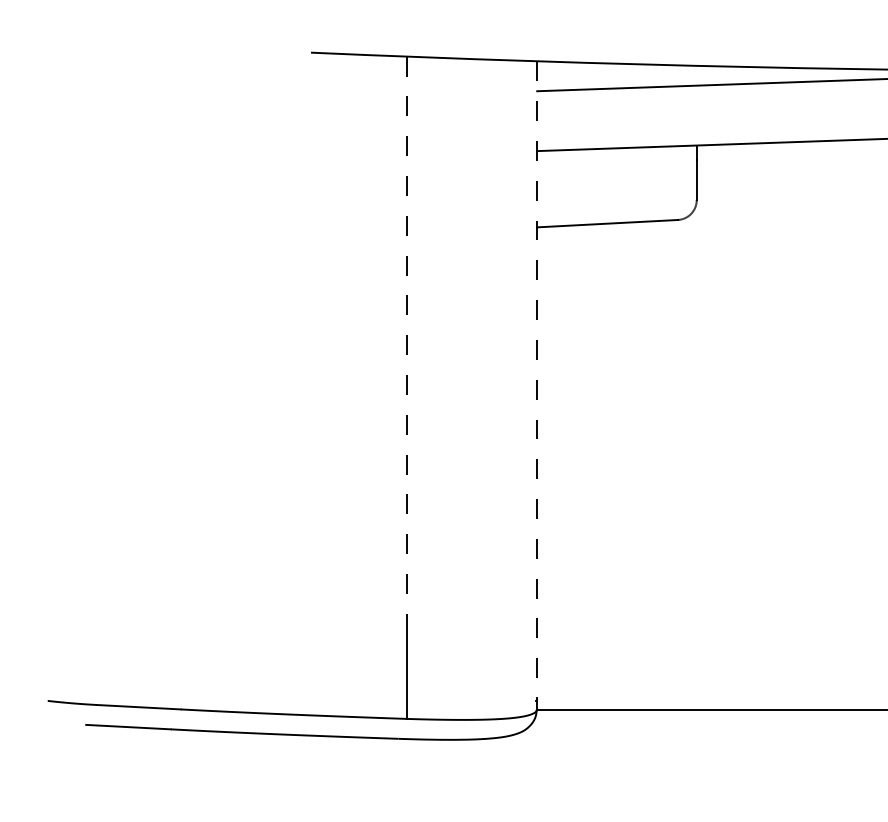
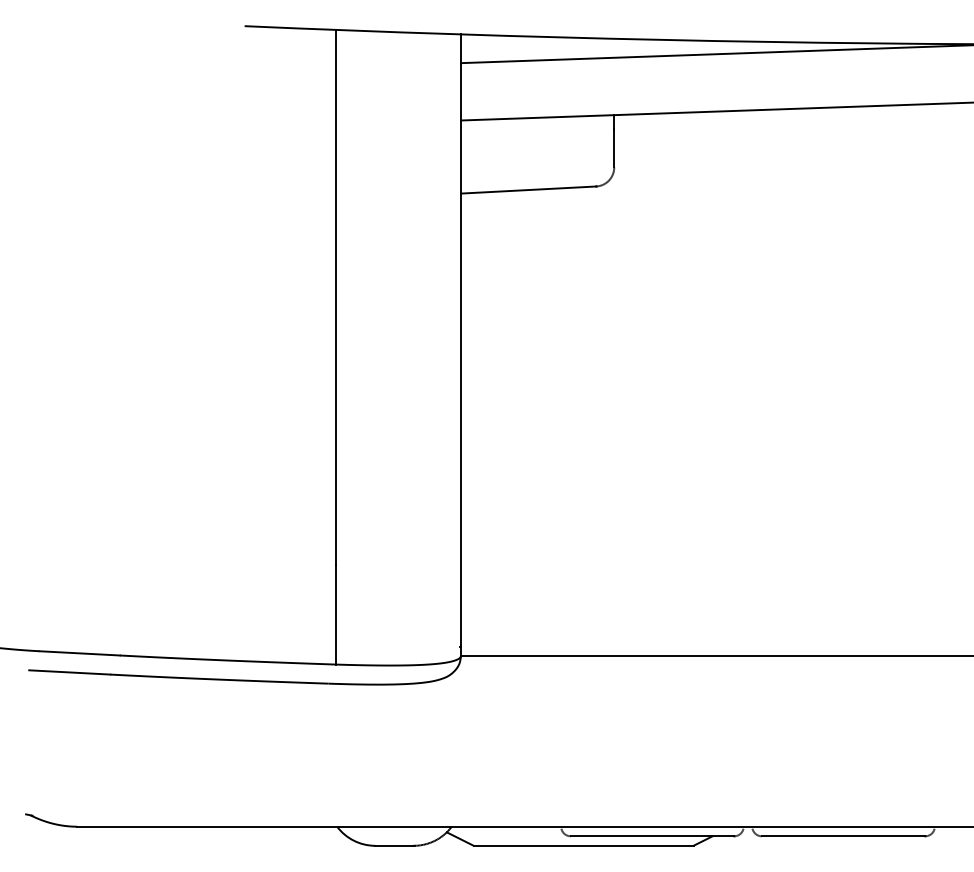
line: (406, 335) -> (336, 297), dashed -> solid
line: (537, 380) -> (461, 340), dashed -> solid

